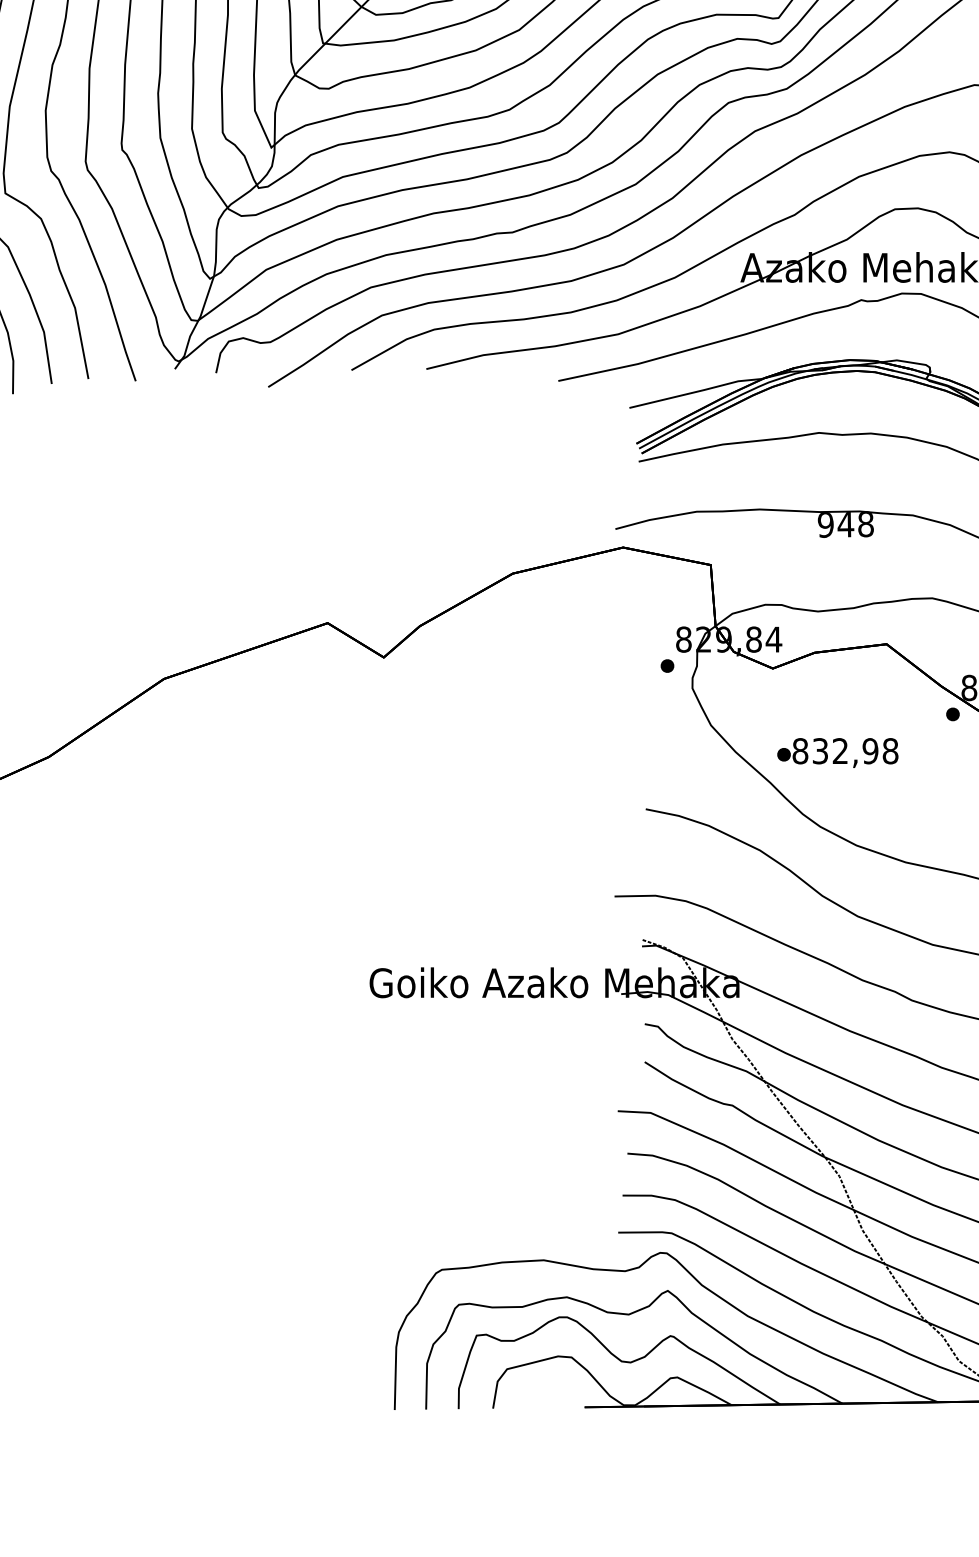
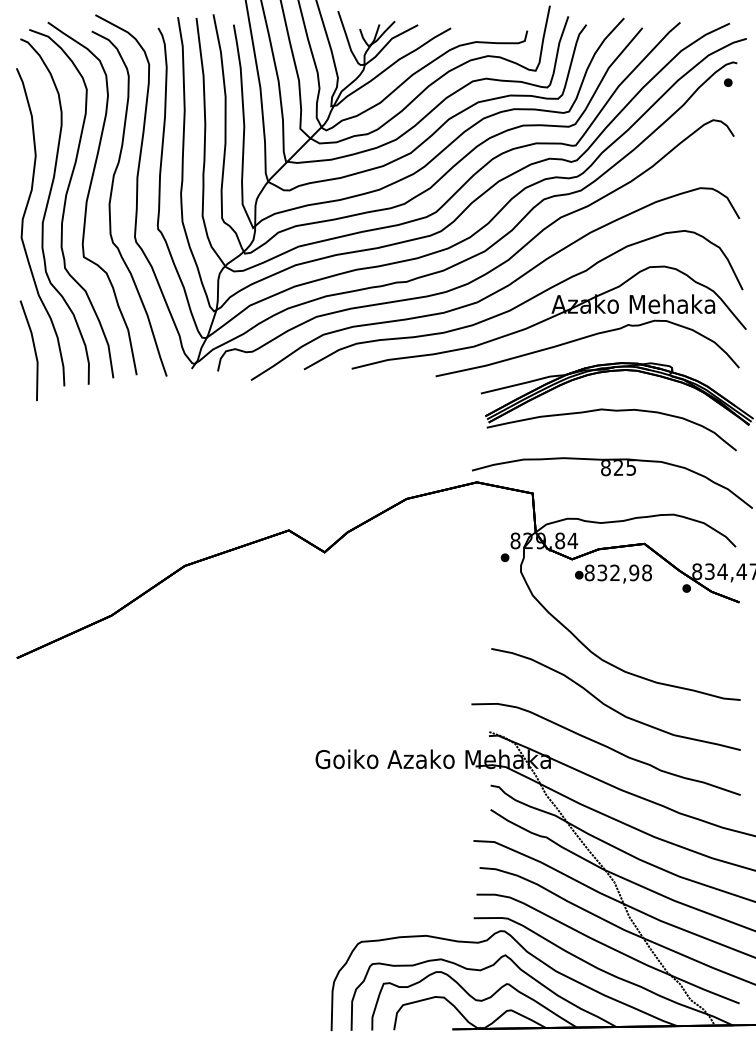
text: (845, 525) -> (618, 468), 948 -> 825
text: (837, 752) -> (613, 573), moved

